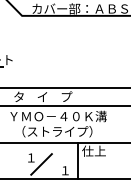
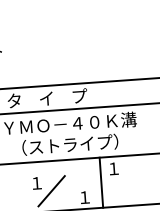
text: (93, 150) -> (121, 167), 仕上 -> １

